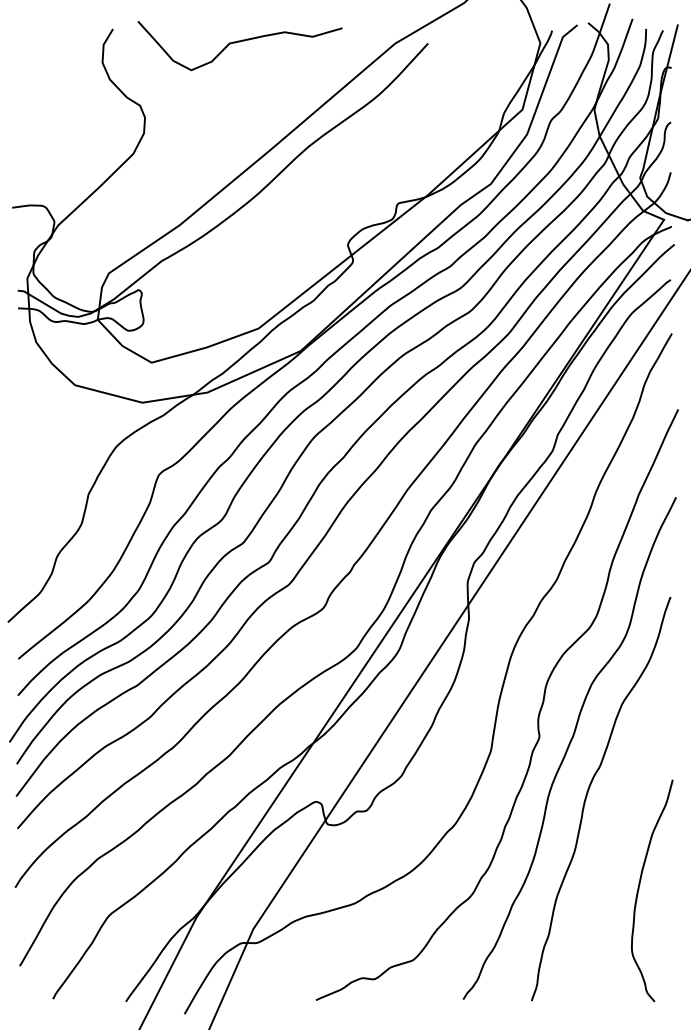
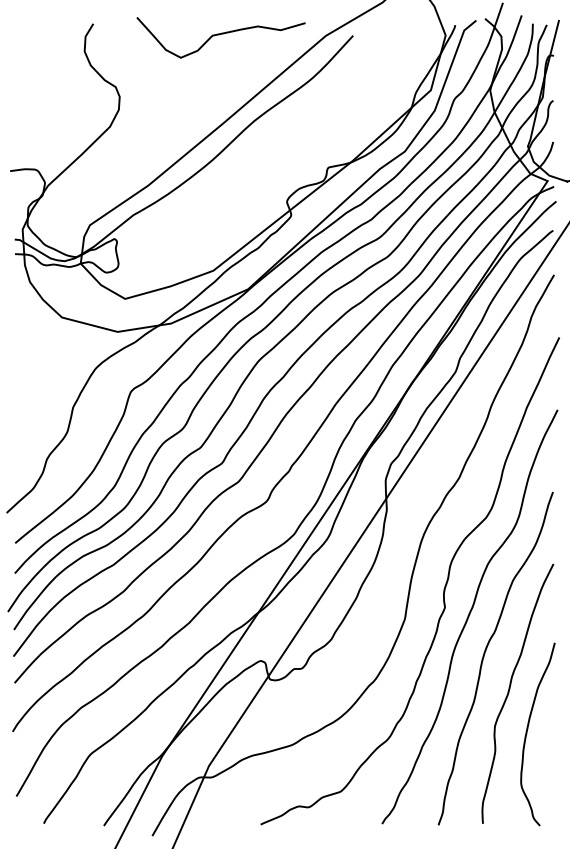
curve: (238, 43) -> (219, 35), moved
curve: (617, 841) -> (509, 693), added

